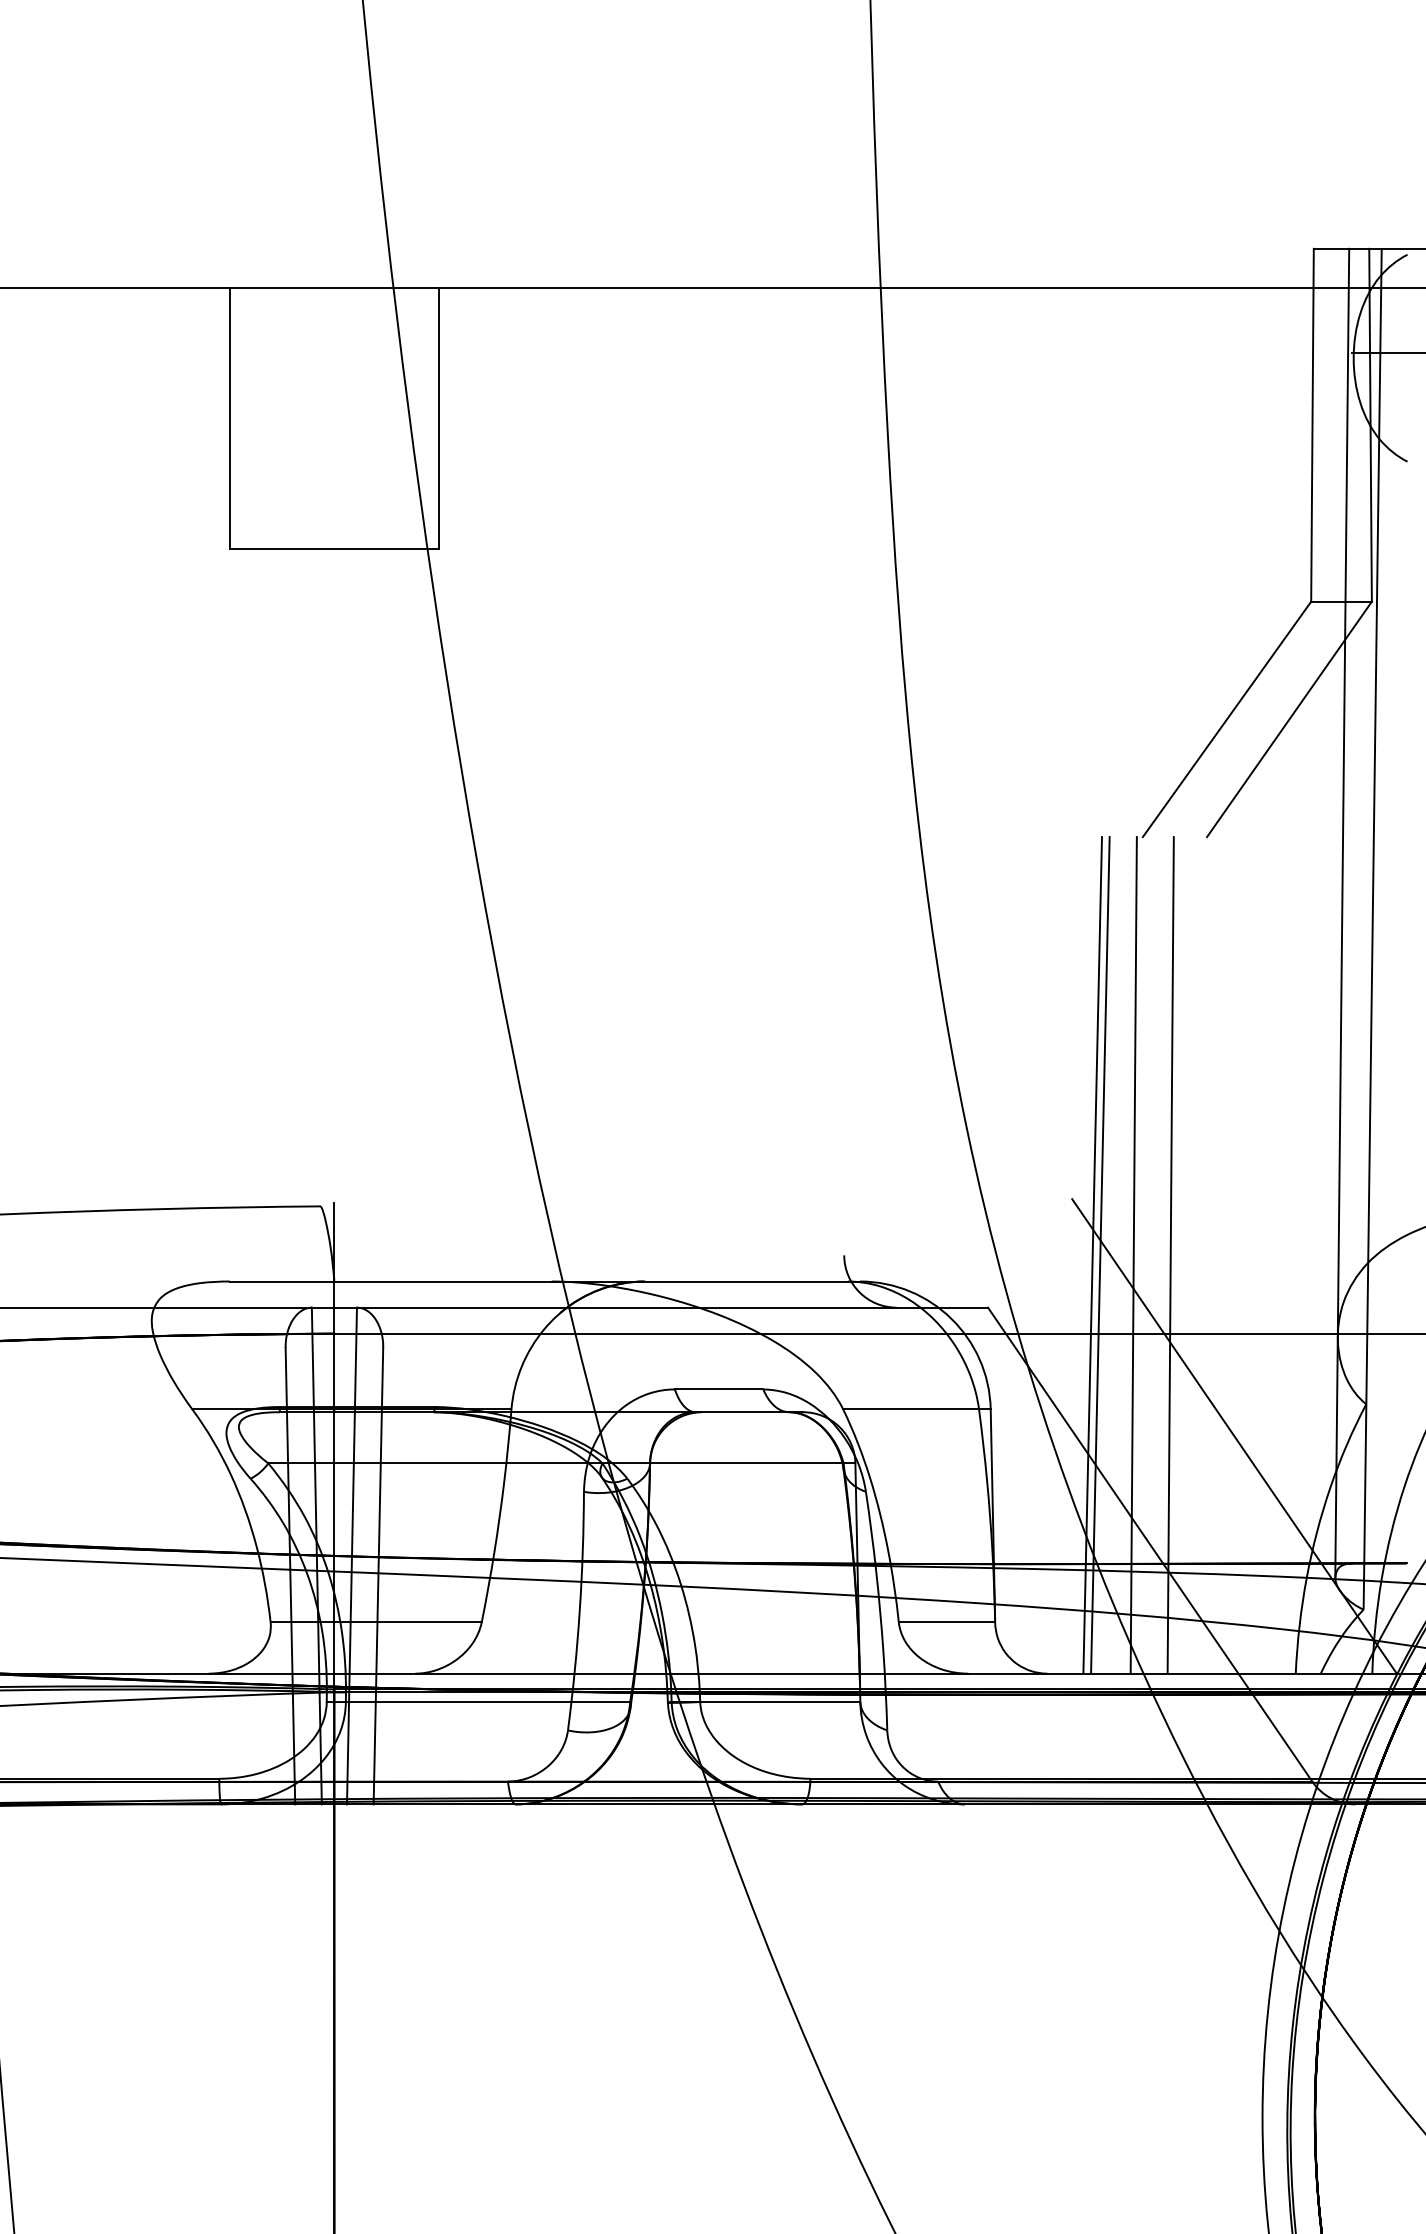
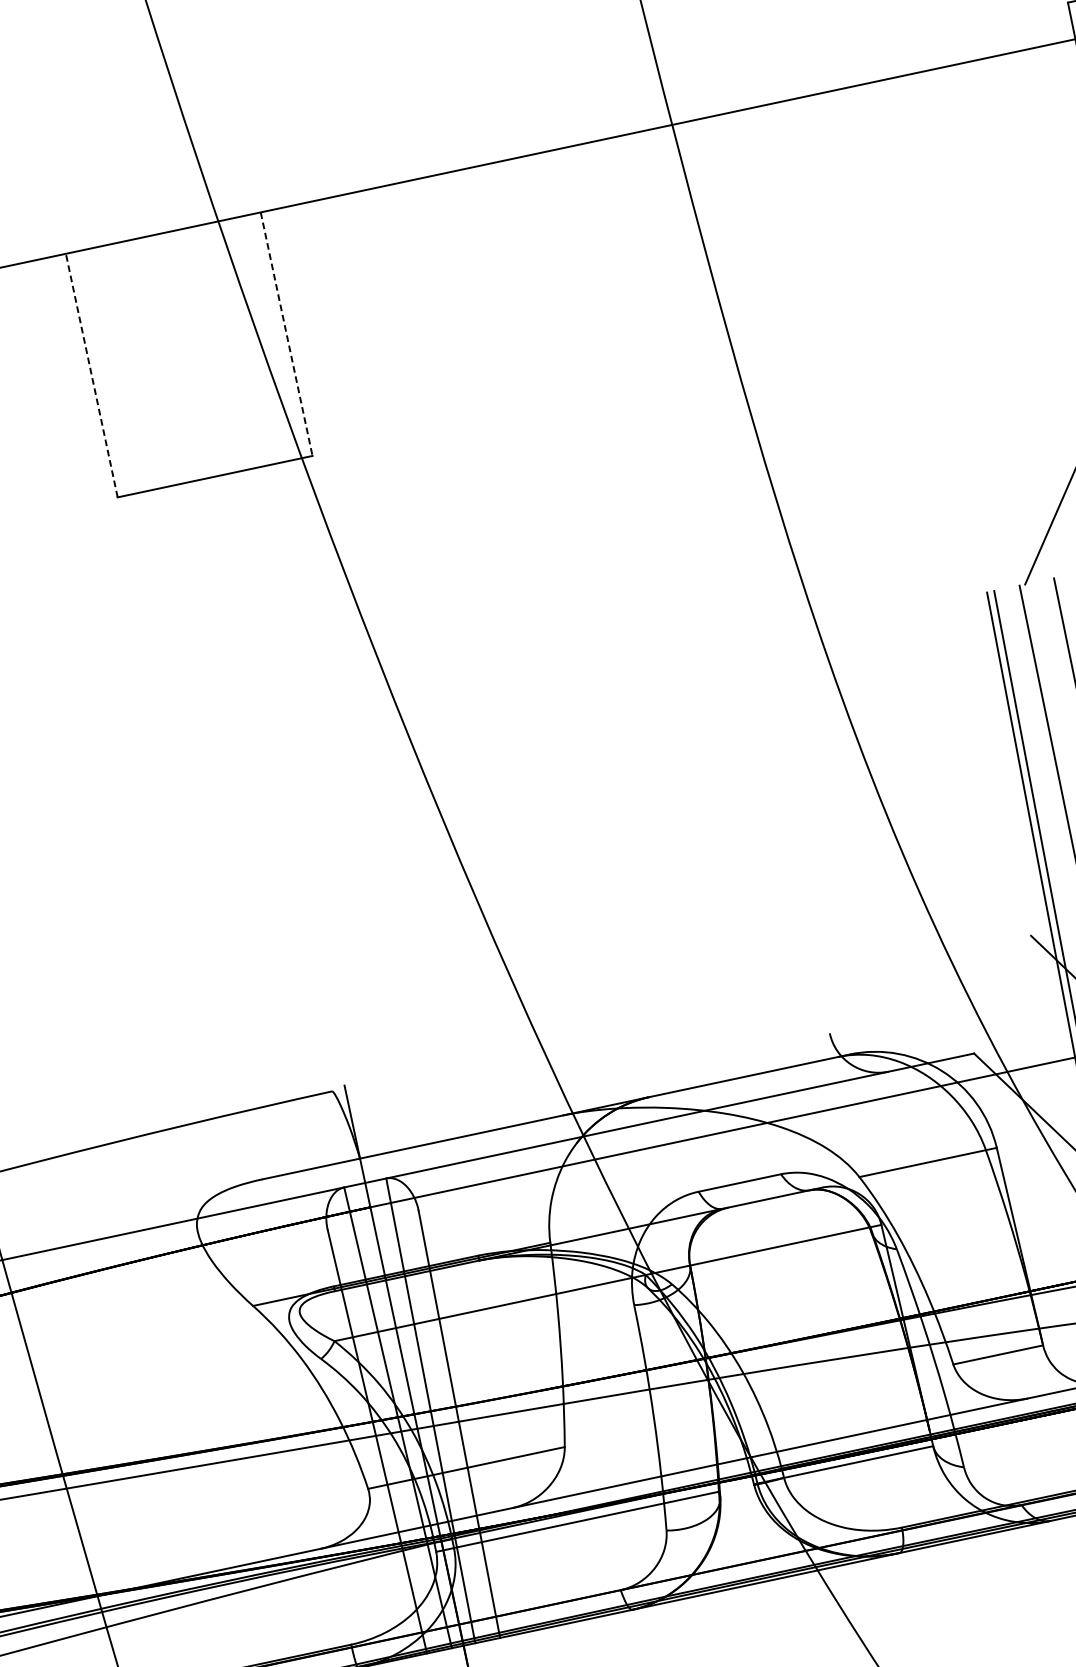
line: (229, 418) -> (91, 375), solid -> dashed
line: (439, 418) -> (287, 333), solid -> dashed

